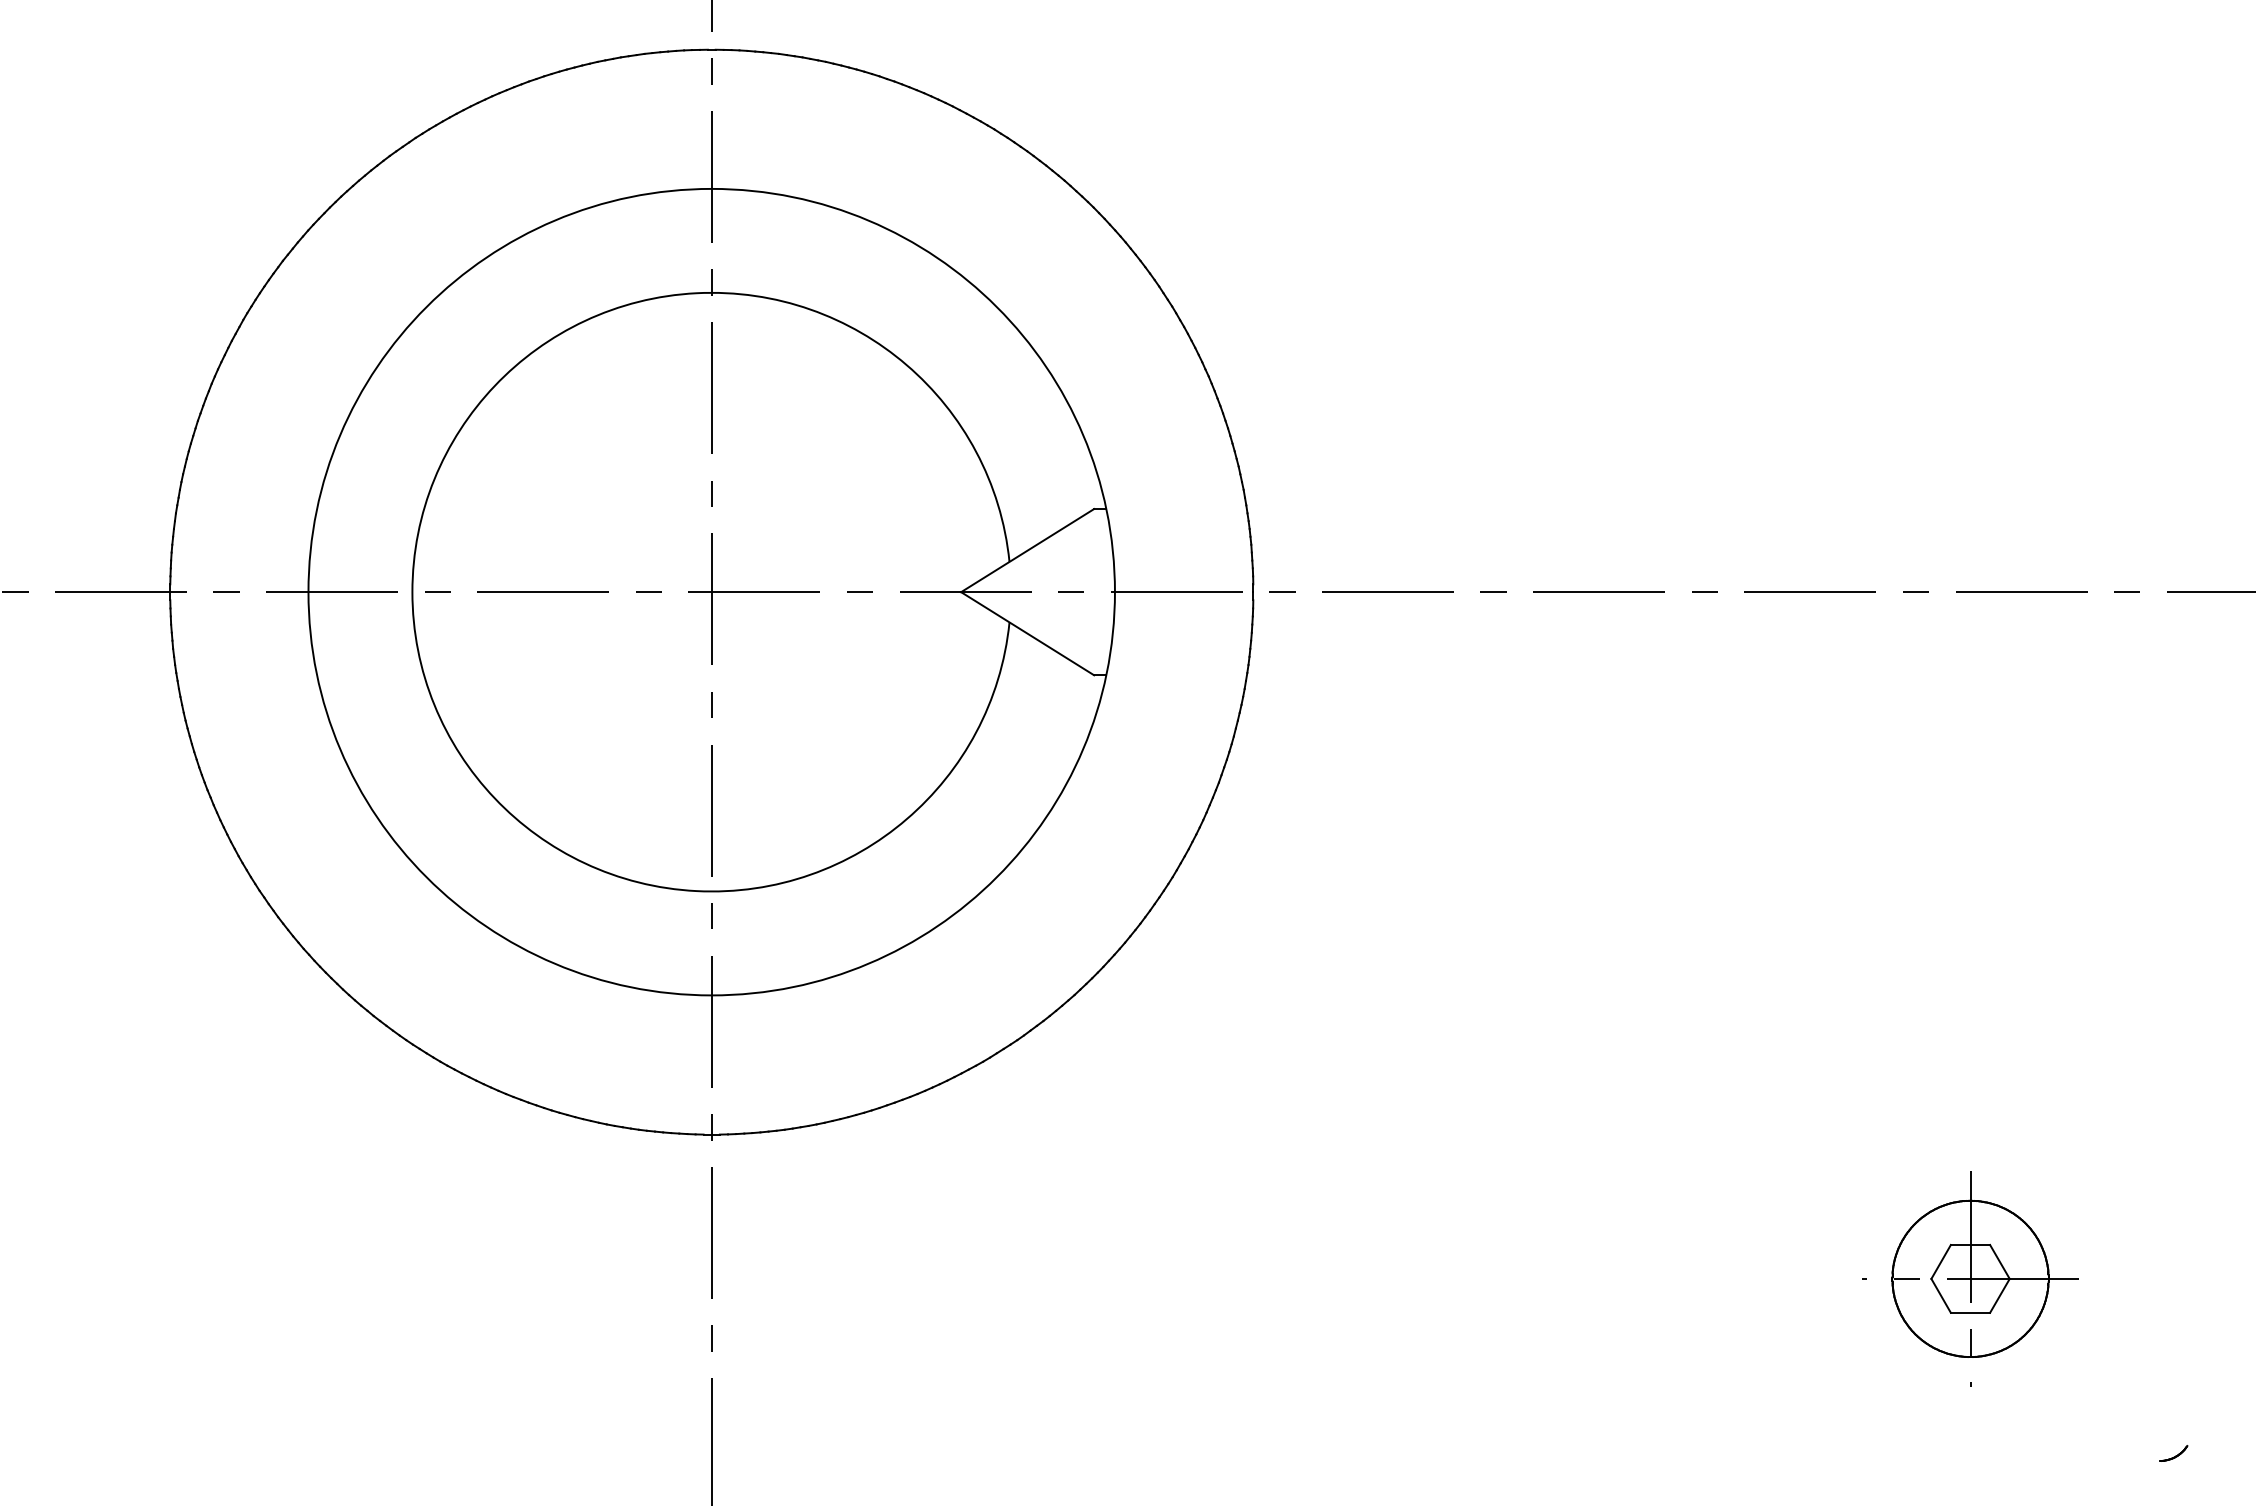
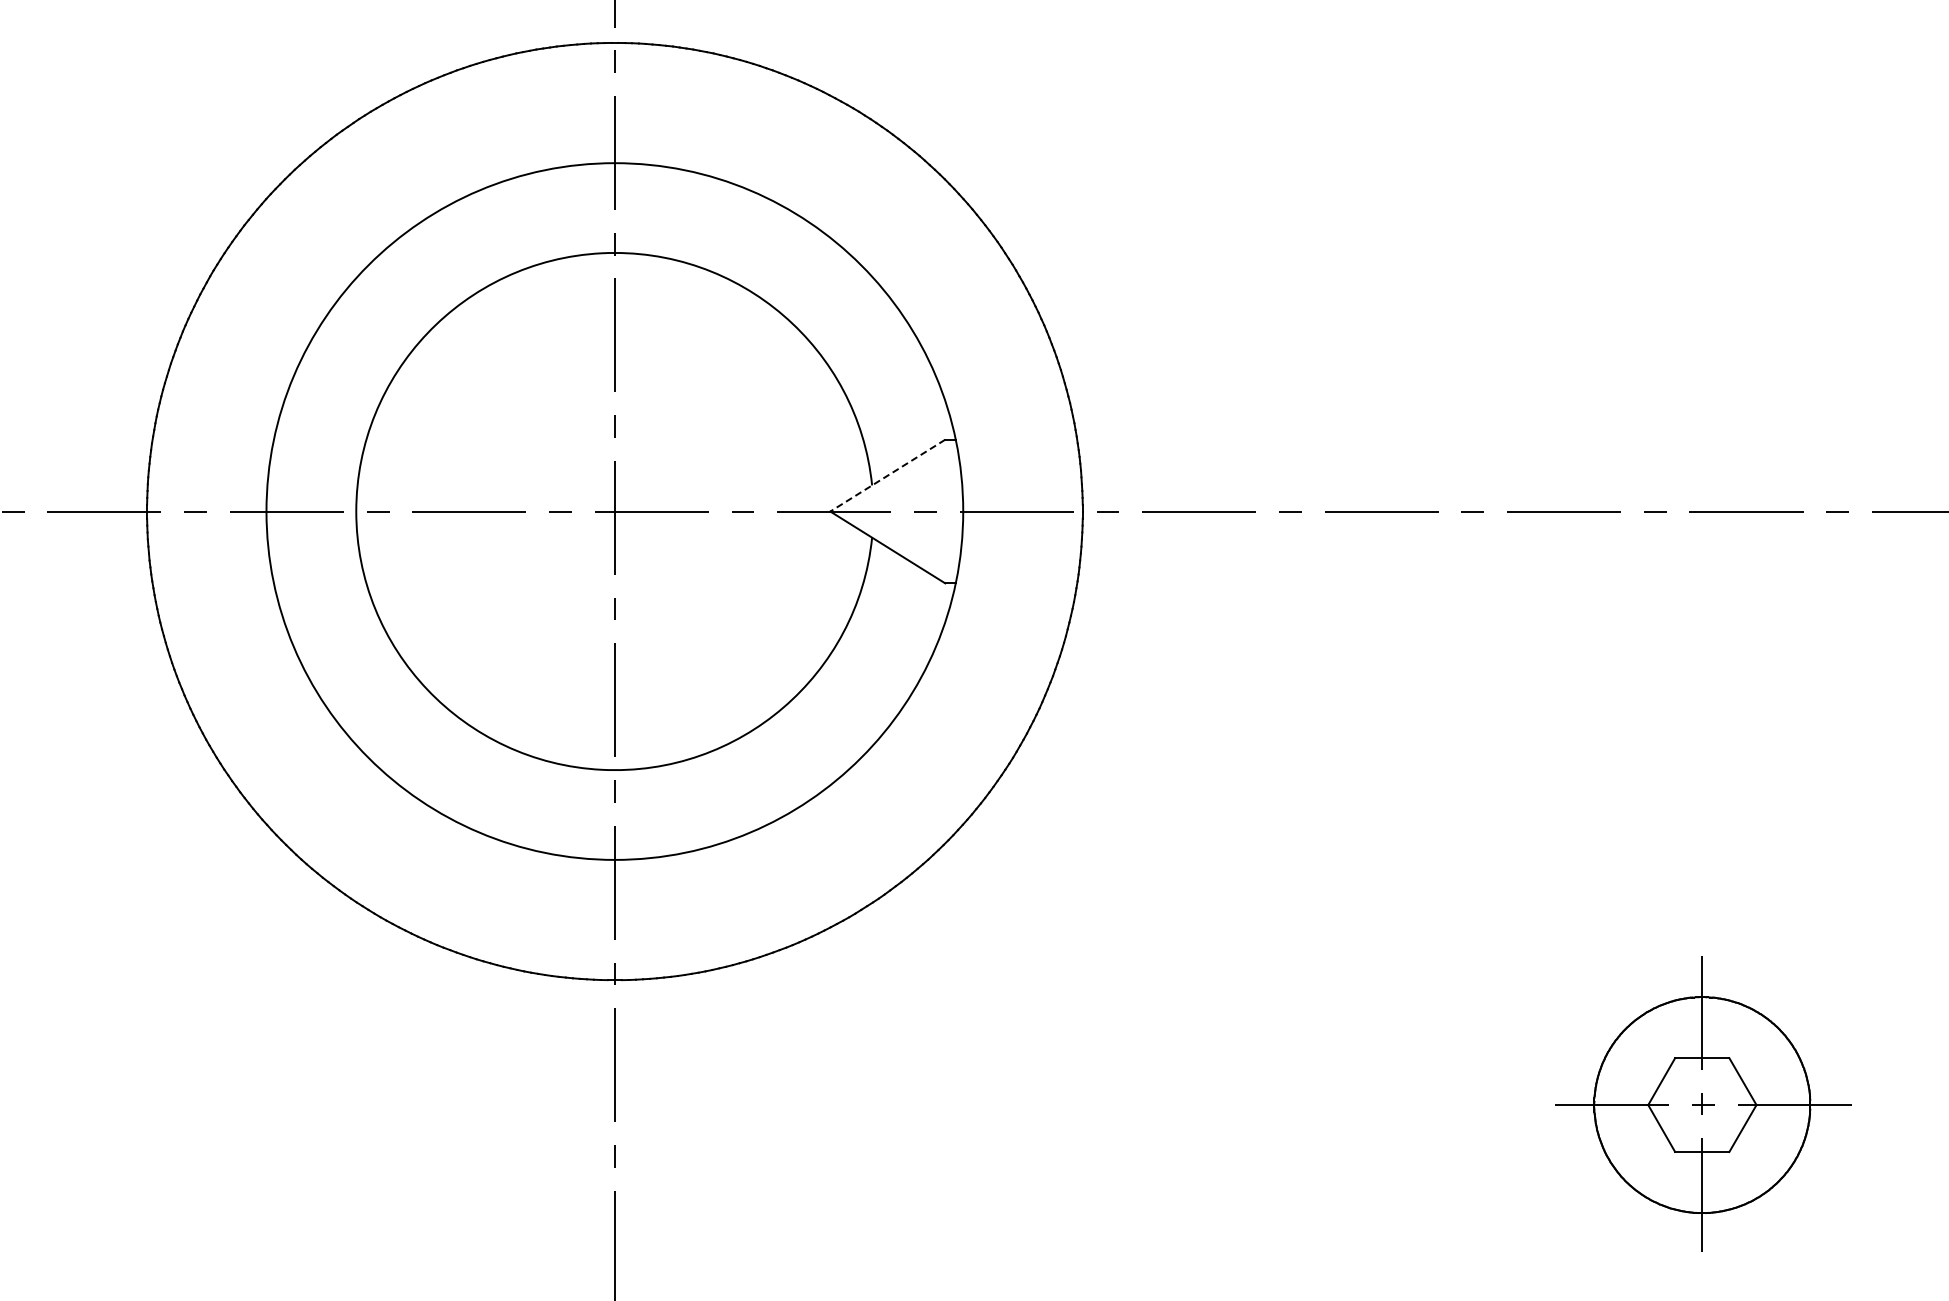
line: (1027, 550) -> (887, 475), solid -> dashed
part: (1970, 1278) -> (1702, 1104), size x1.6
part: (2173, 1453) -> (1877, 1255), removed

